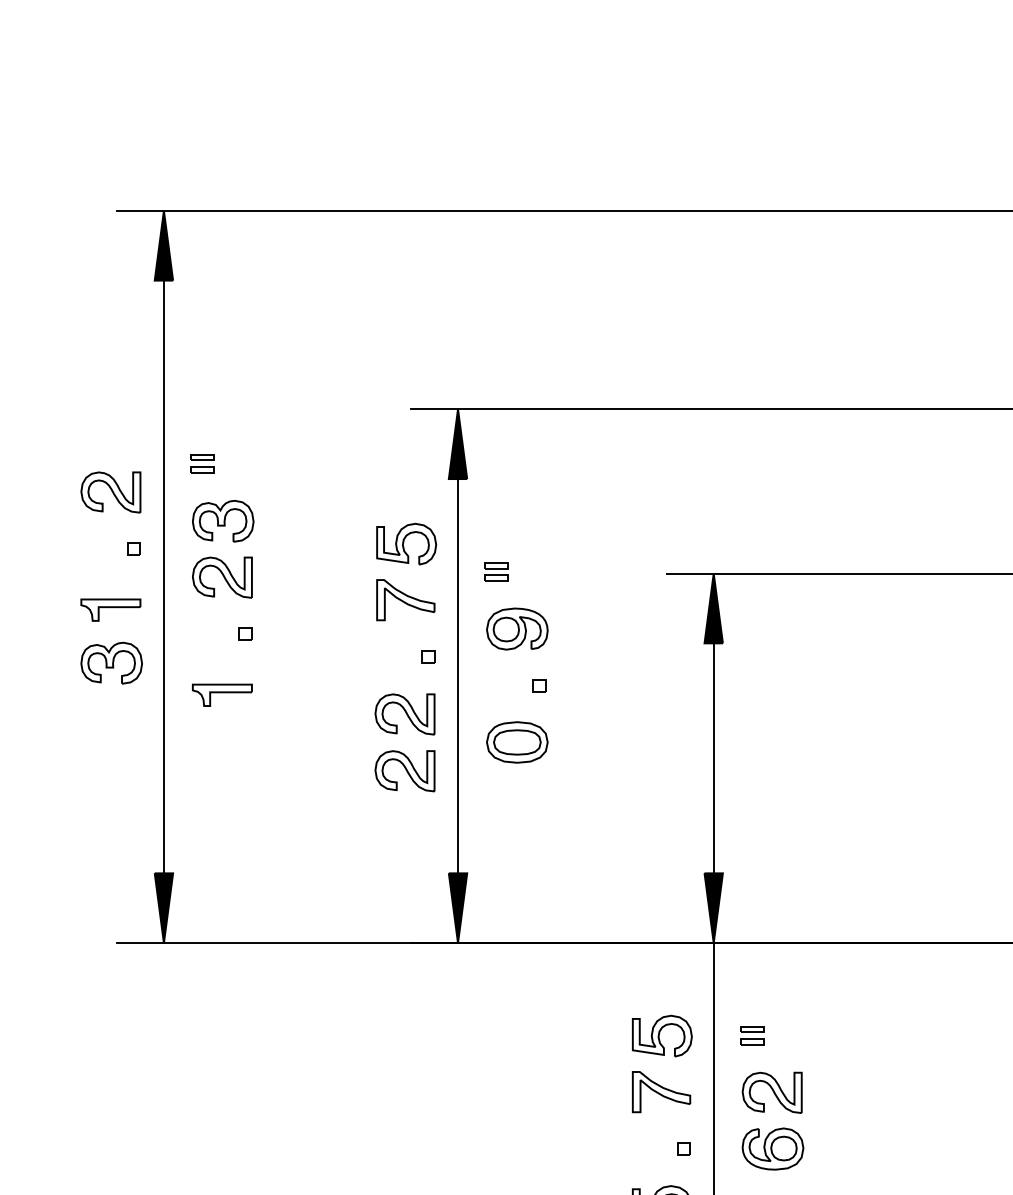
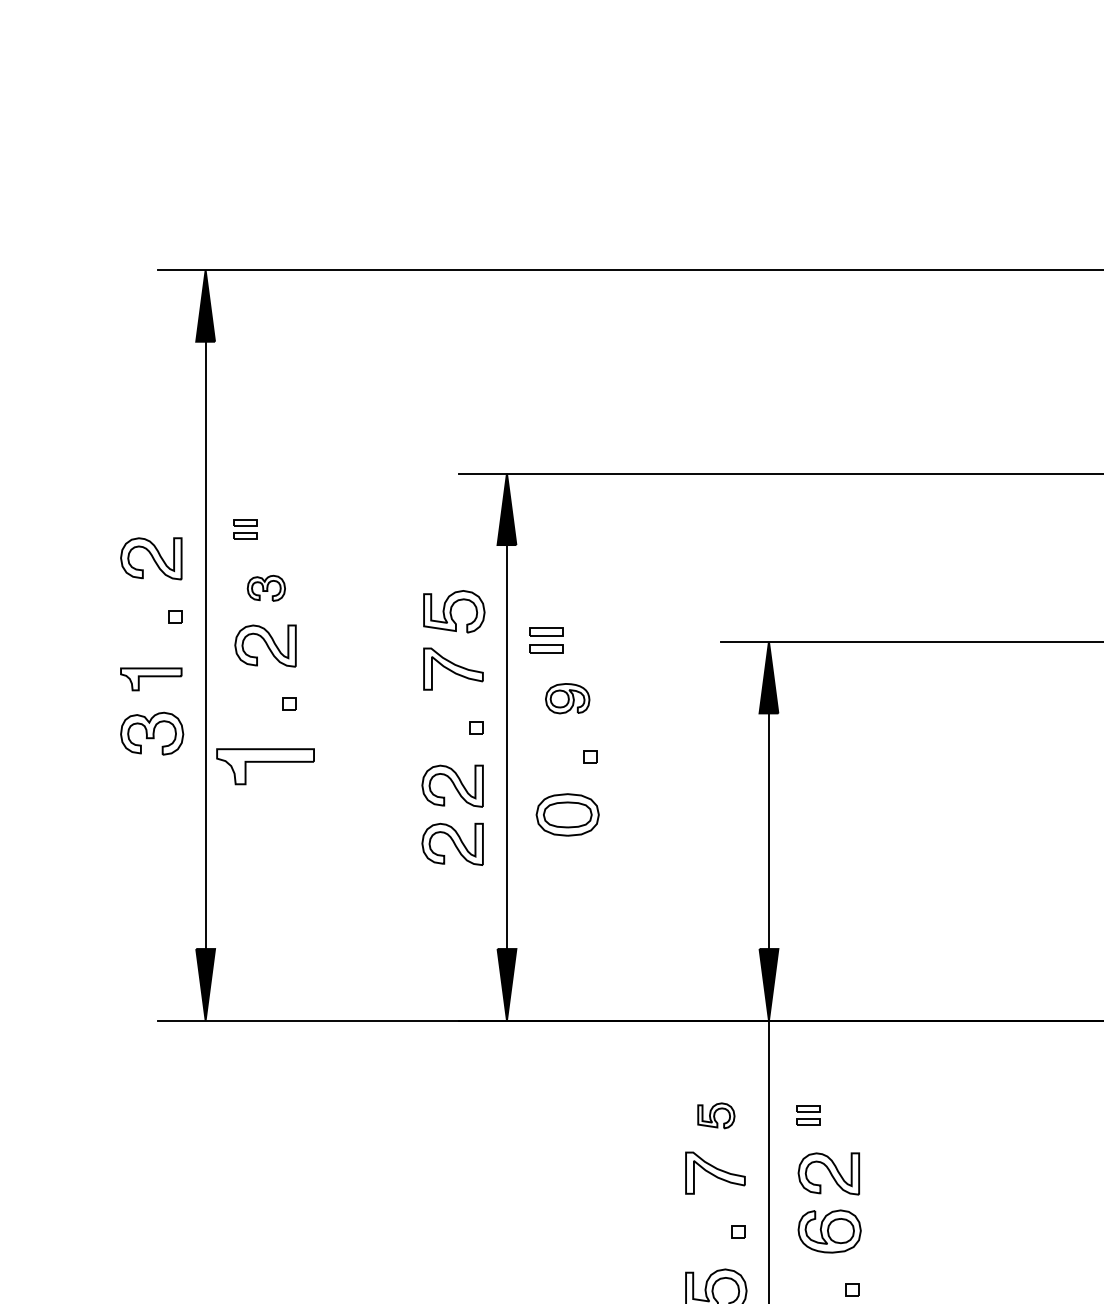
part: (223, 521) -> (266, 588), size x0.6
part: (496, 572) -> (546, 640), size x1.4
part: (517, 628) -> (567, 698), size x0.7
part: (222, 695) -> (265, 766), size x1.6
part: (662, 1035) -> (716, 1115), size x0.6

